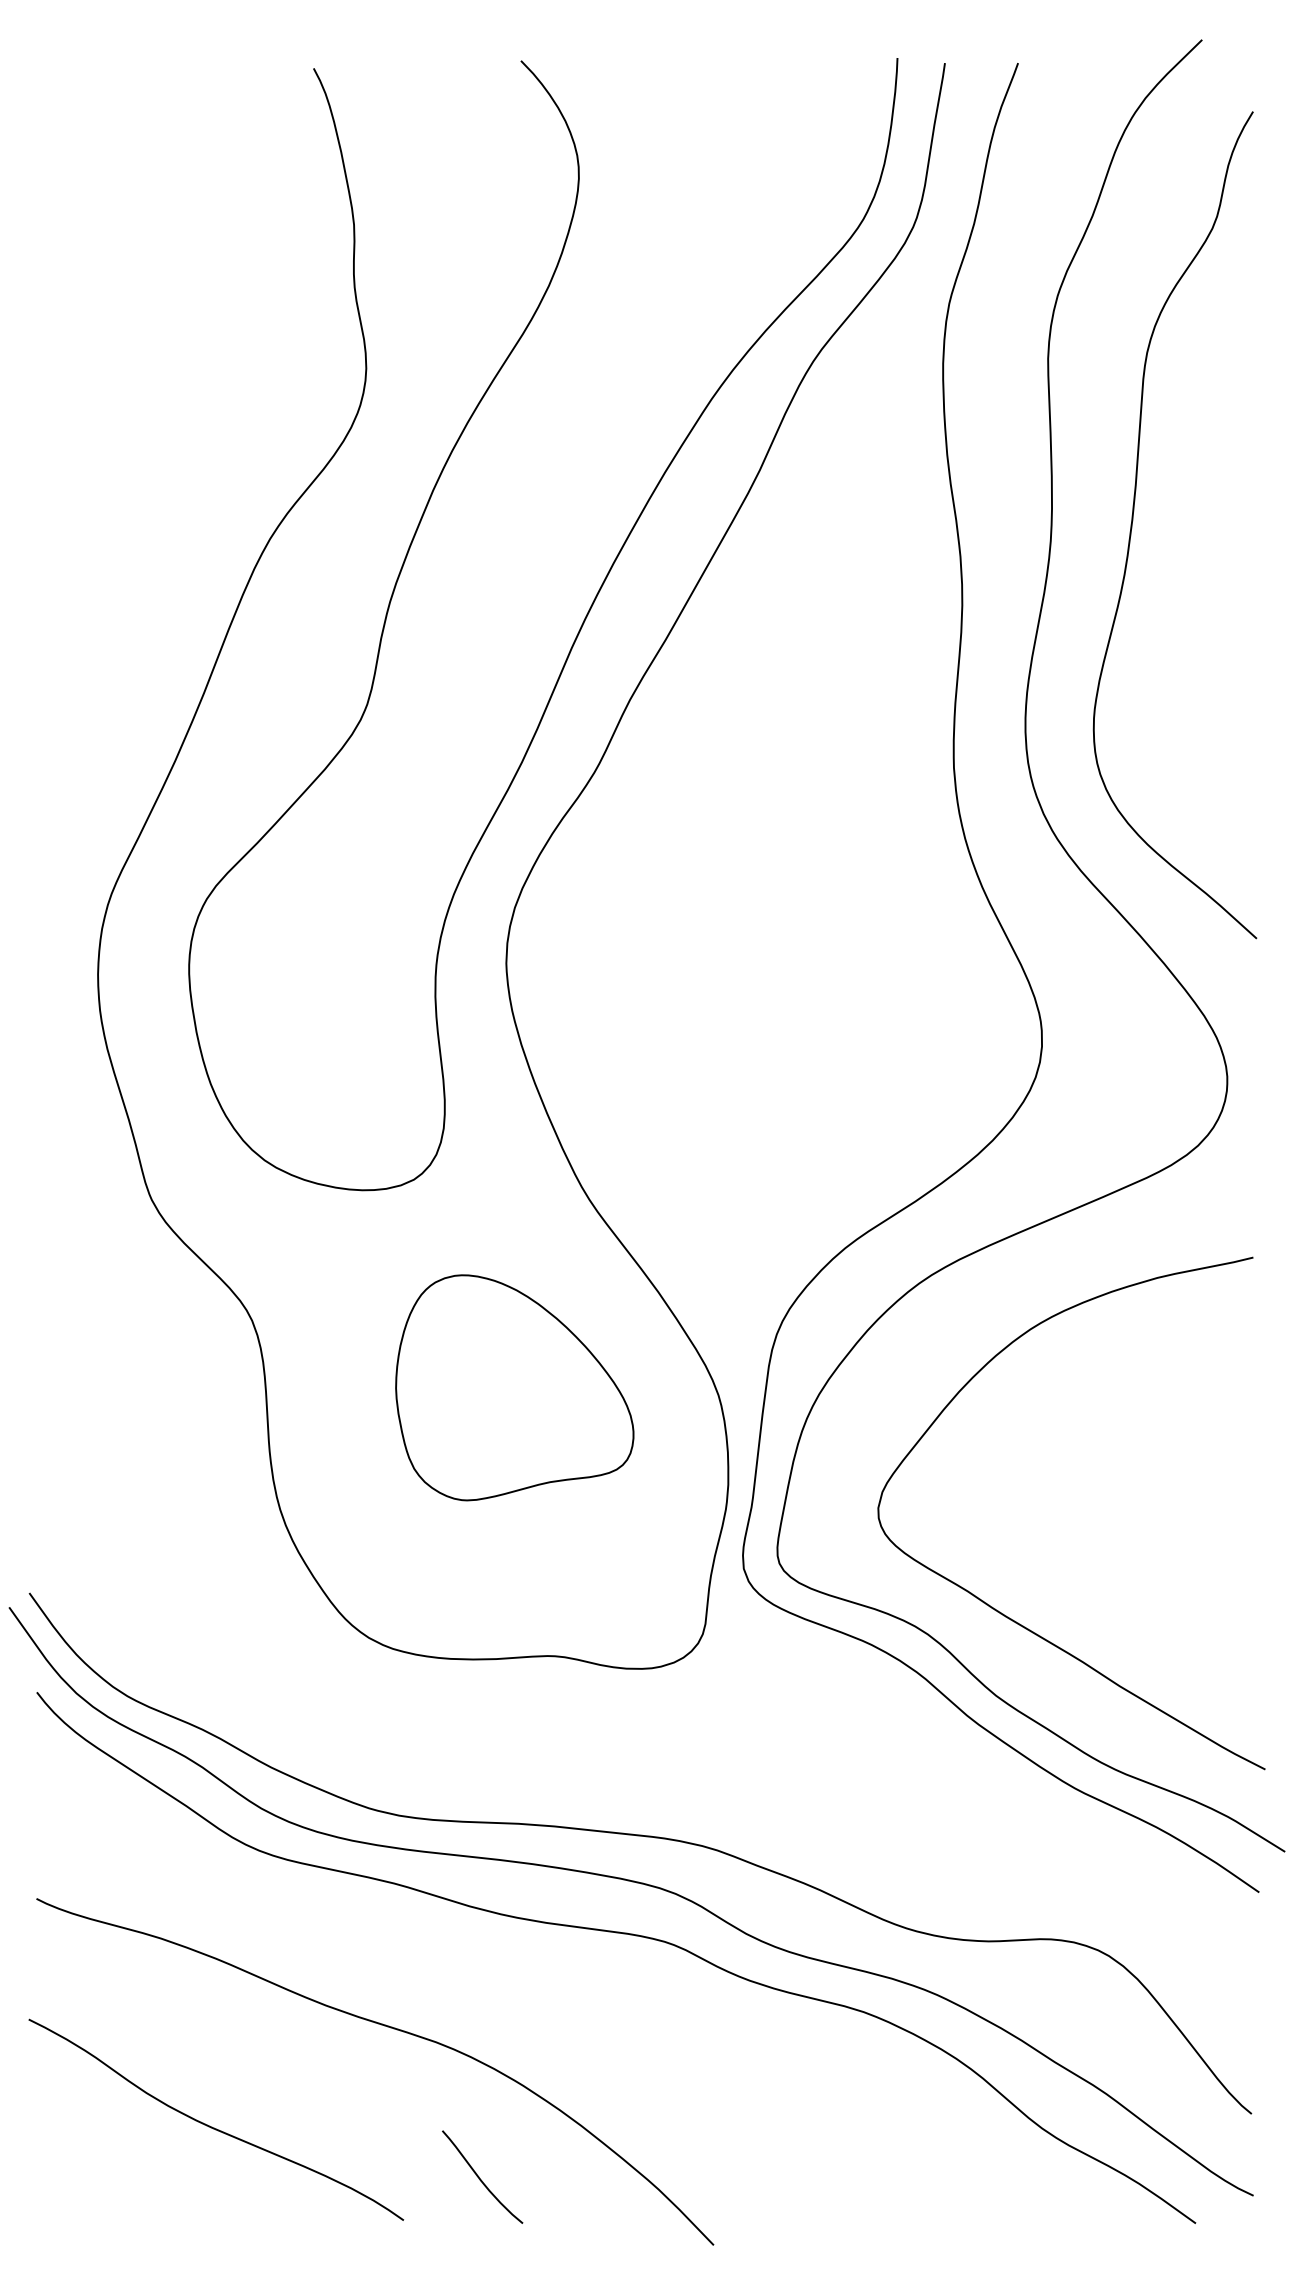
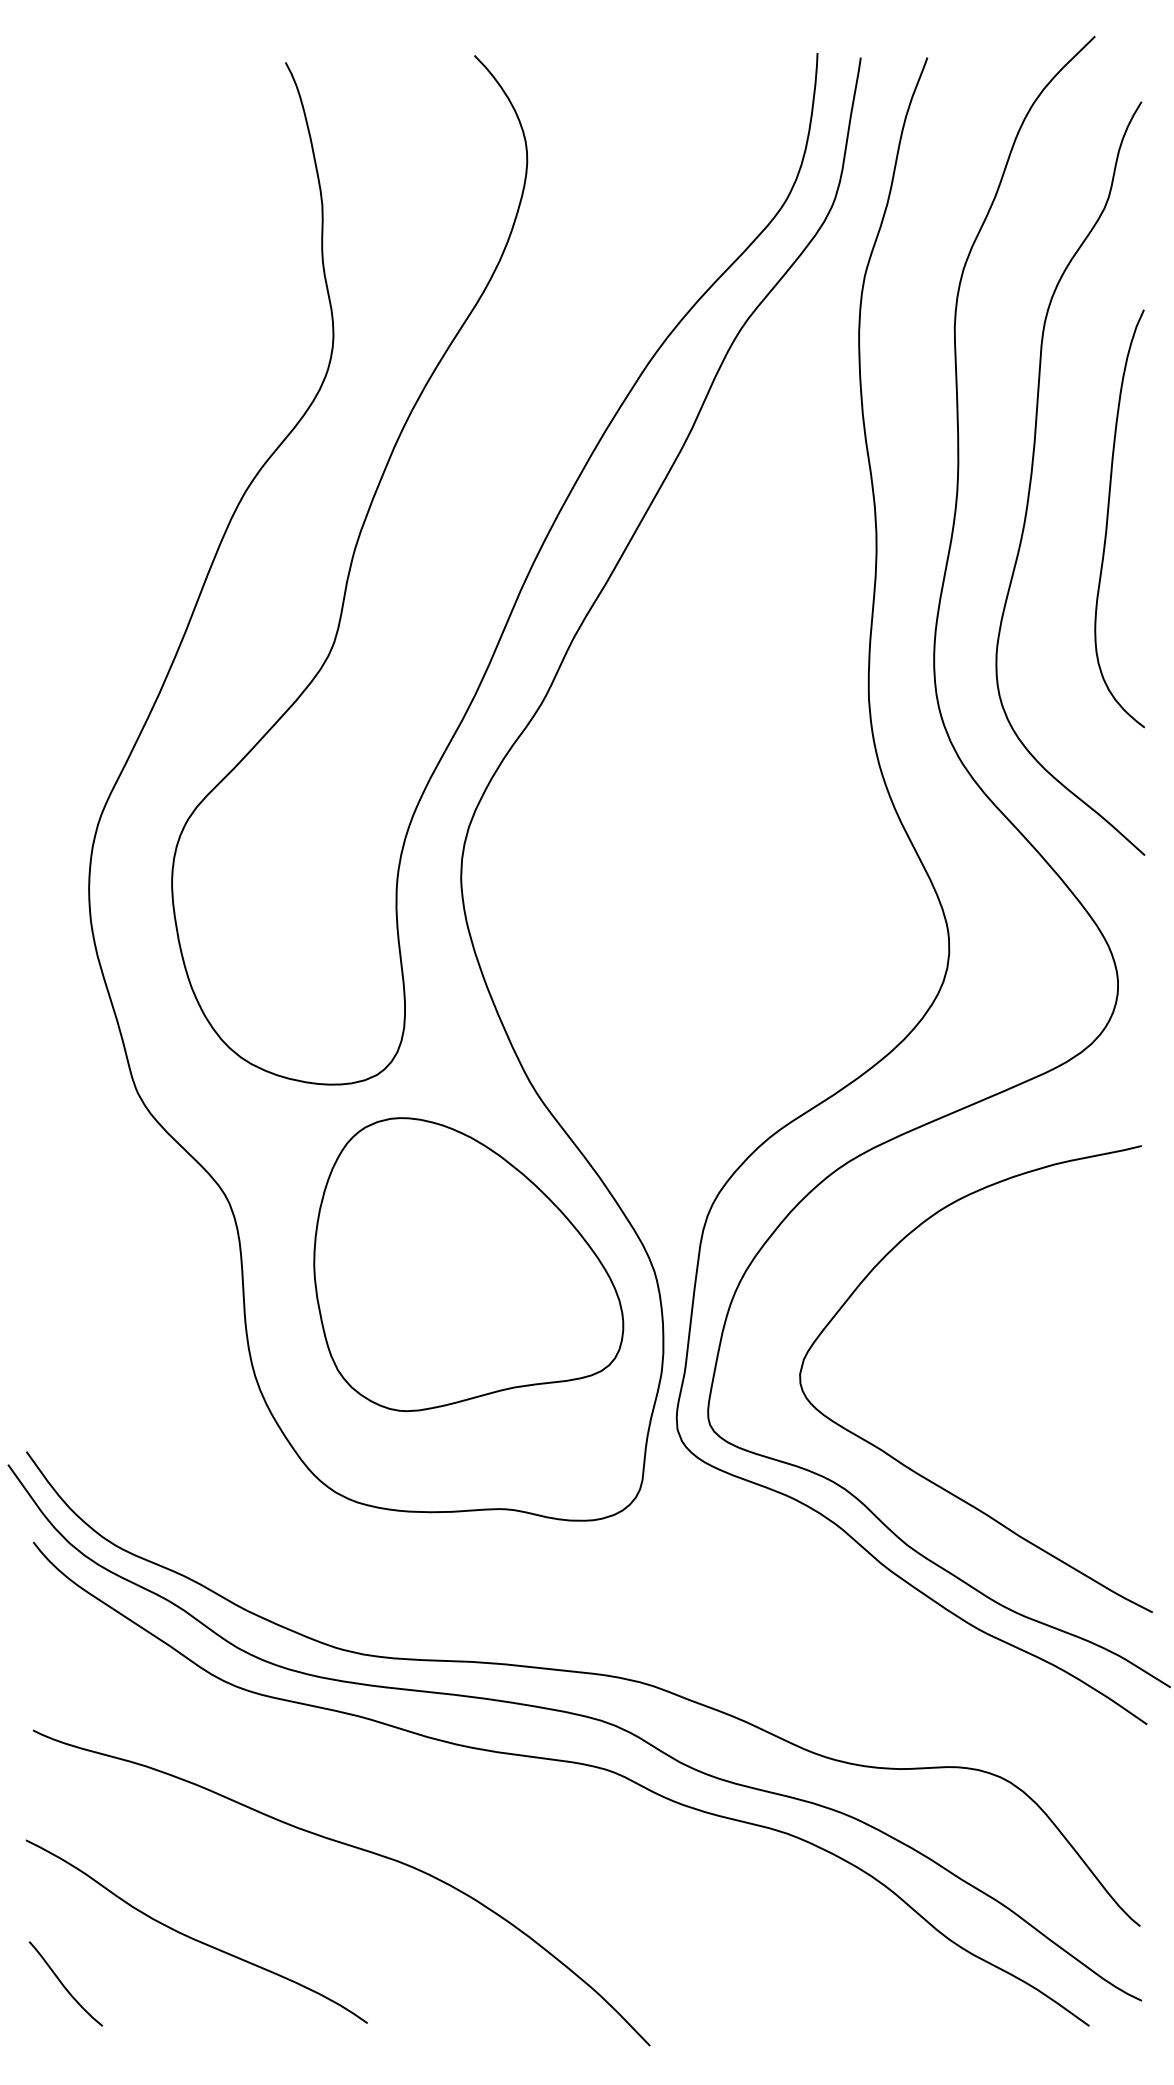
curve: (1216, 568) -> (1108, 518), added
part: (514, 1387) -> (468, 1264), size x1.43
curve: (480, 2178) -> (63, 1985), moved

